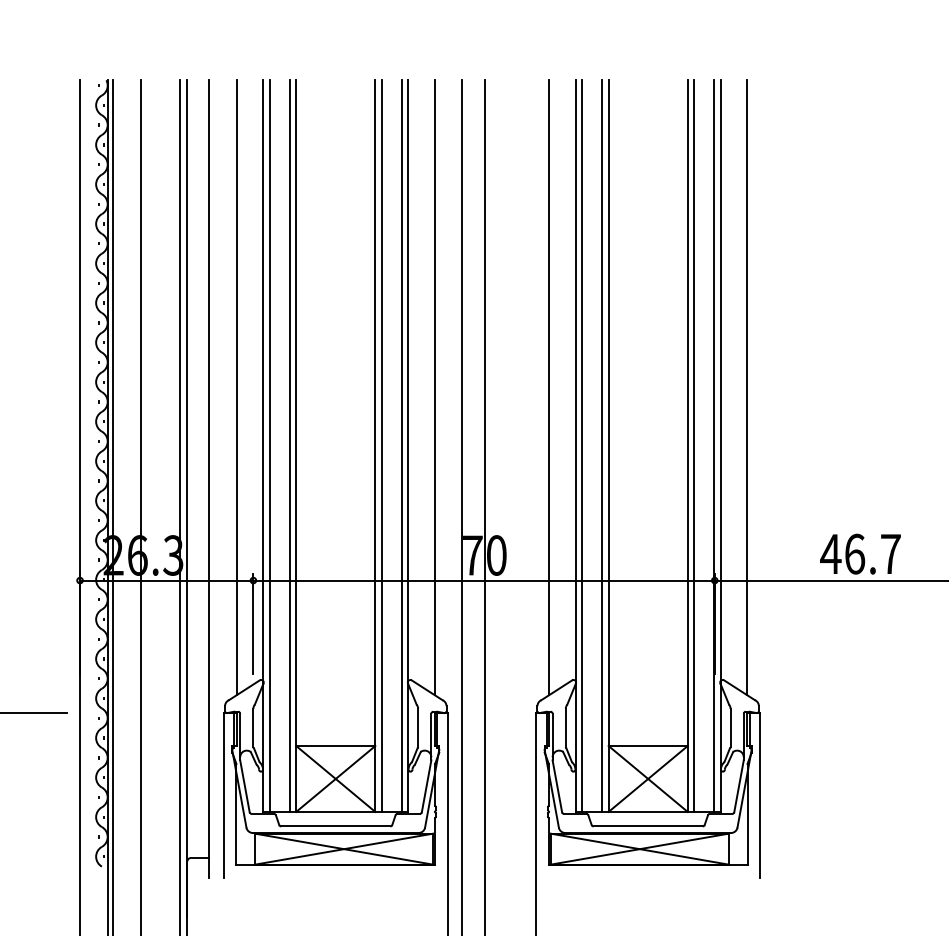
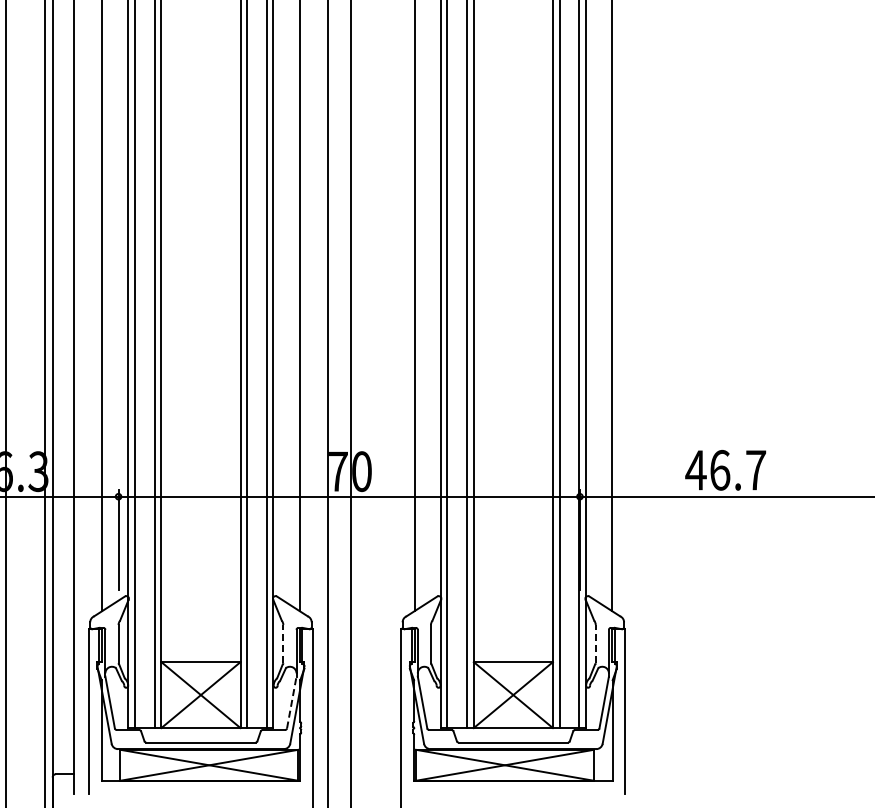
line: (418, 727) -> (283, 643), solid -> dashed
line: (730, 727) -> (595, 643), solid -> dashed
line: (426, 785) -> (291, 701), solid -> dashed

